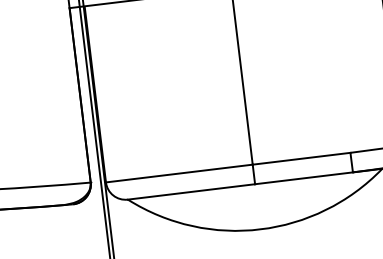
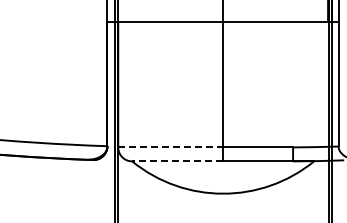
line: (180, 173) -> (171, 147), solid -> dashed
line: (191, 192) -> (177, 161), solid -> dashed

